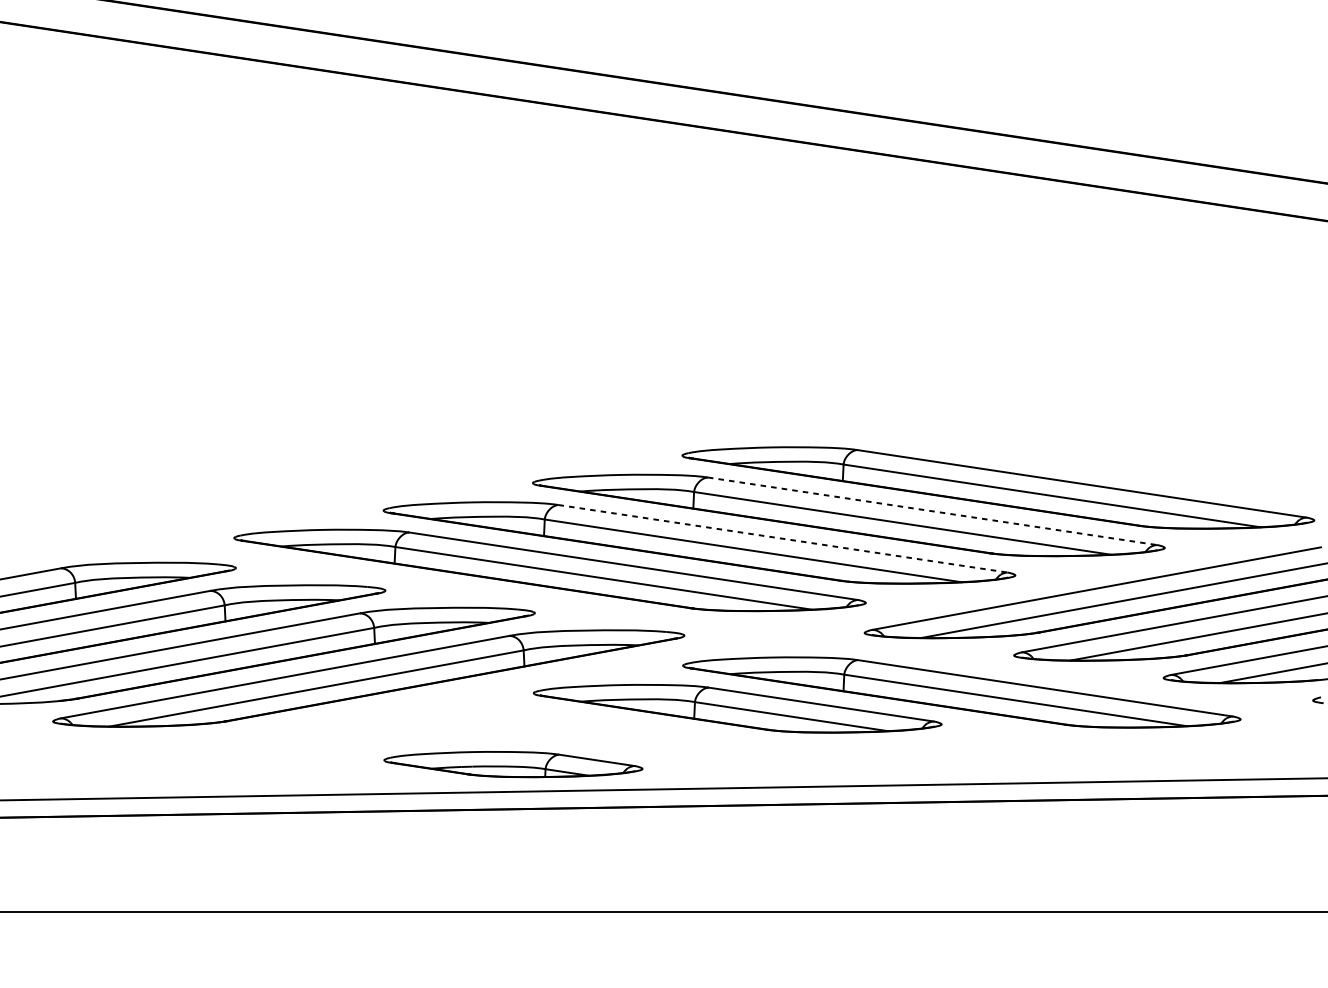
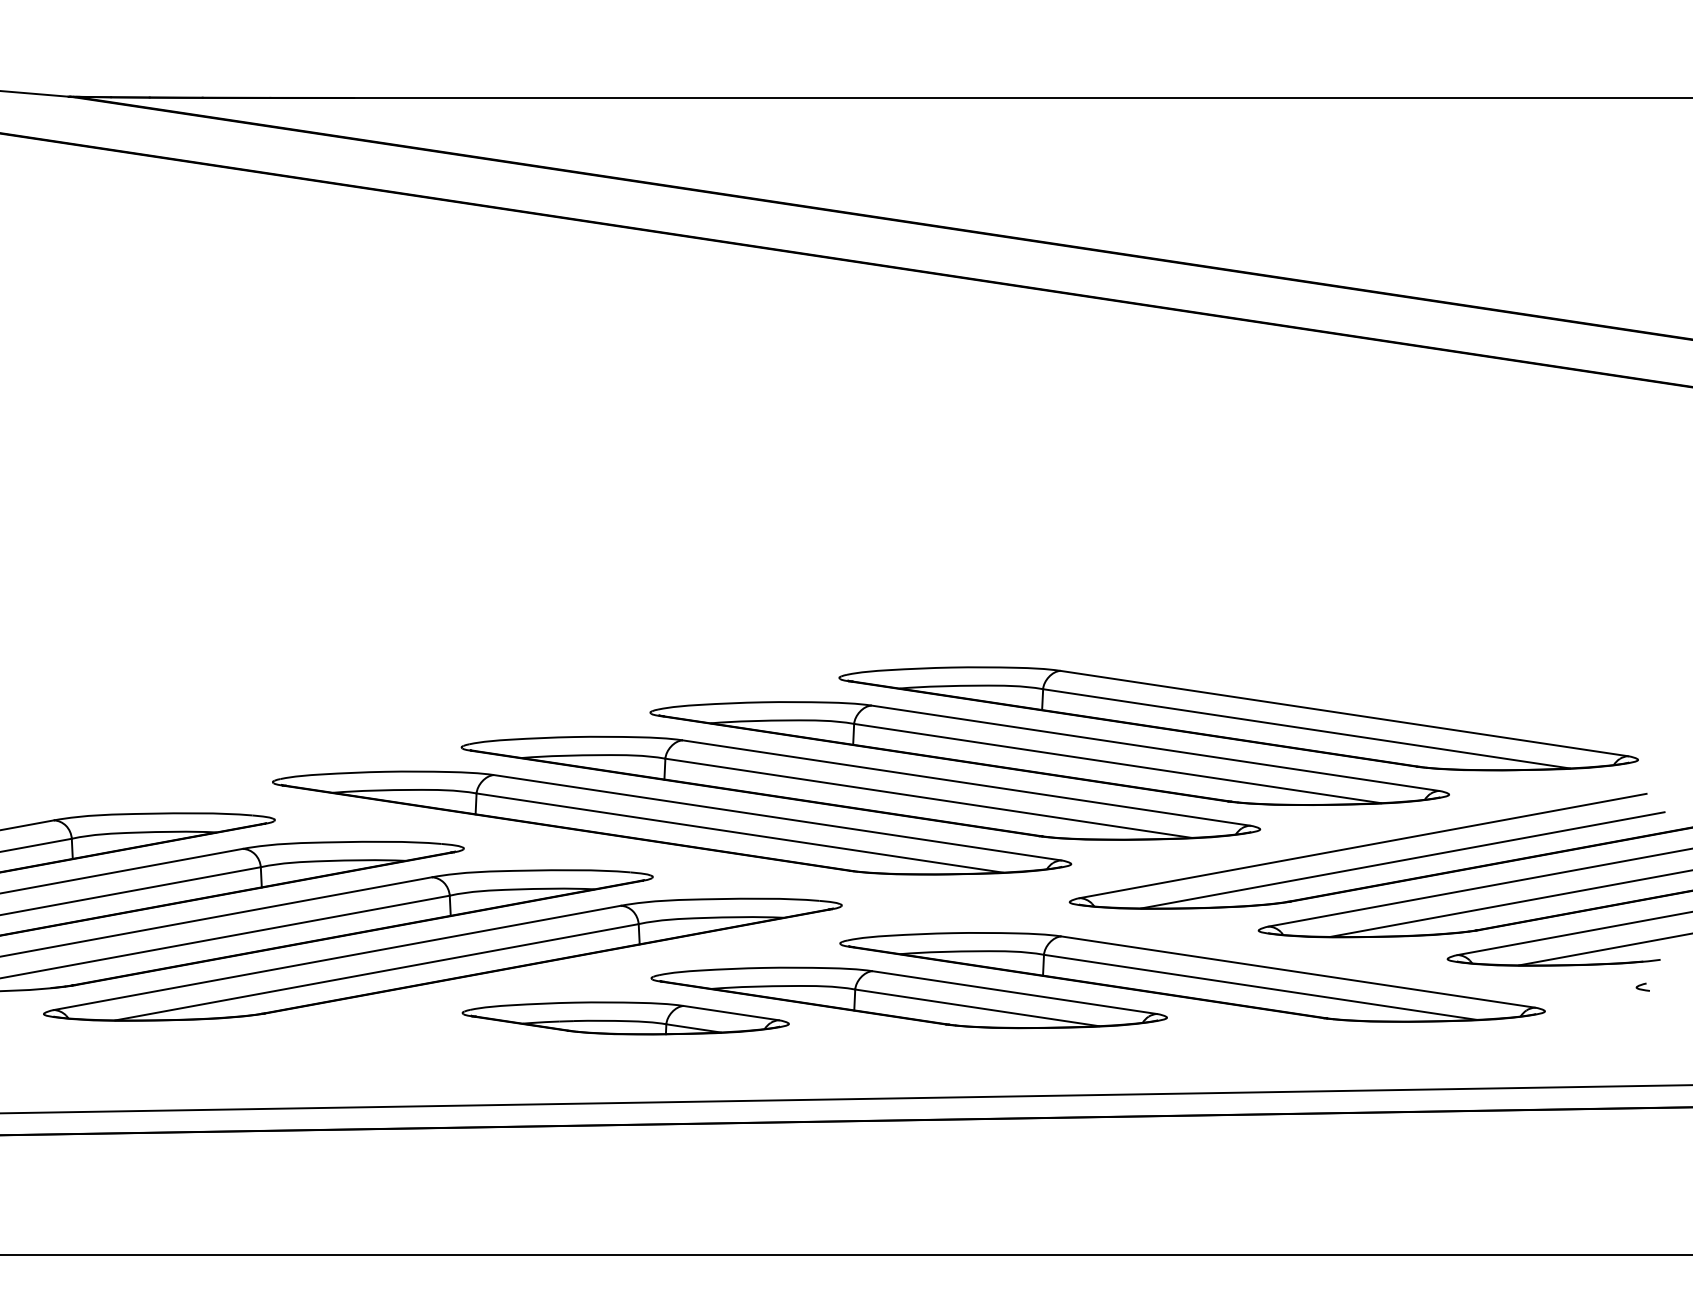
line: (932, 511) -> (1155, 748), dashed -> solid
line: (782, 539) -> (966, 783), dashed -> solid
part: (513, 764) -> (625, 1018), moved

